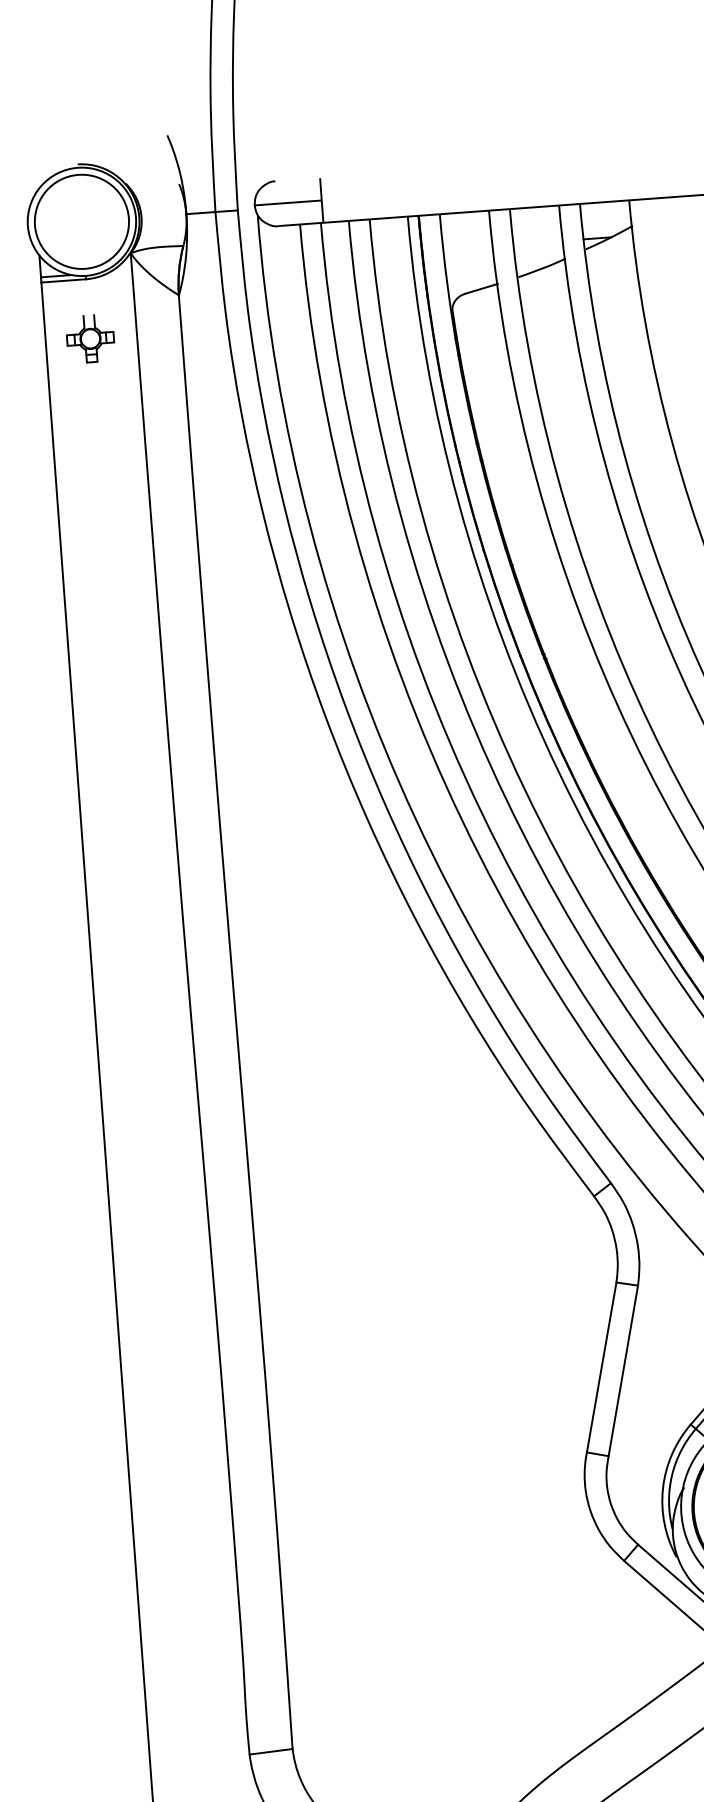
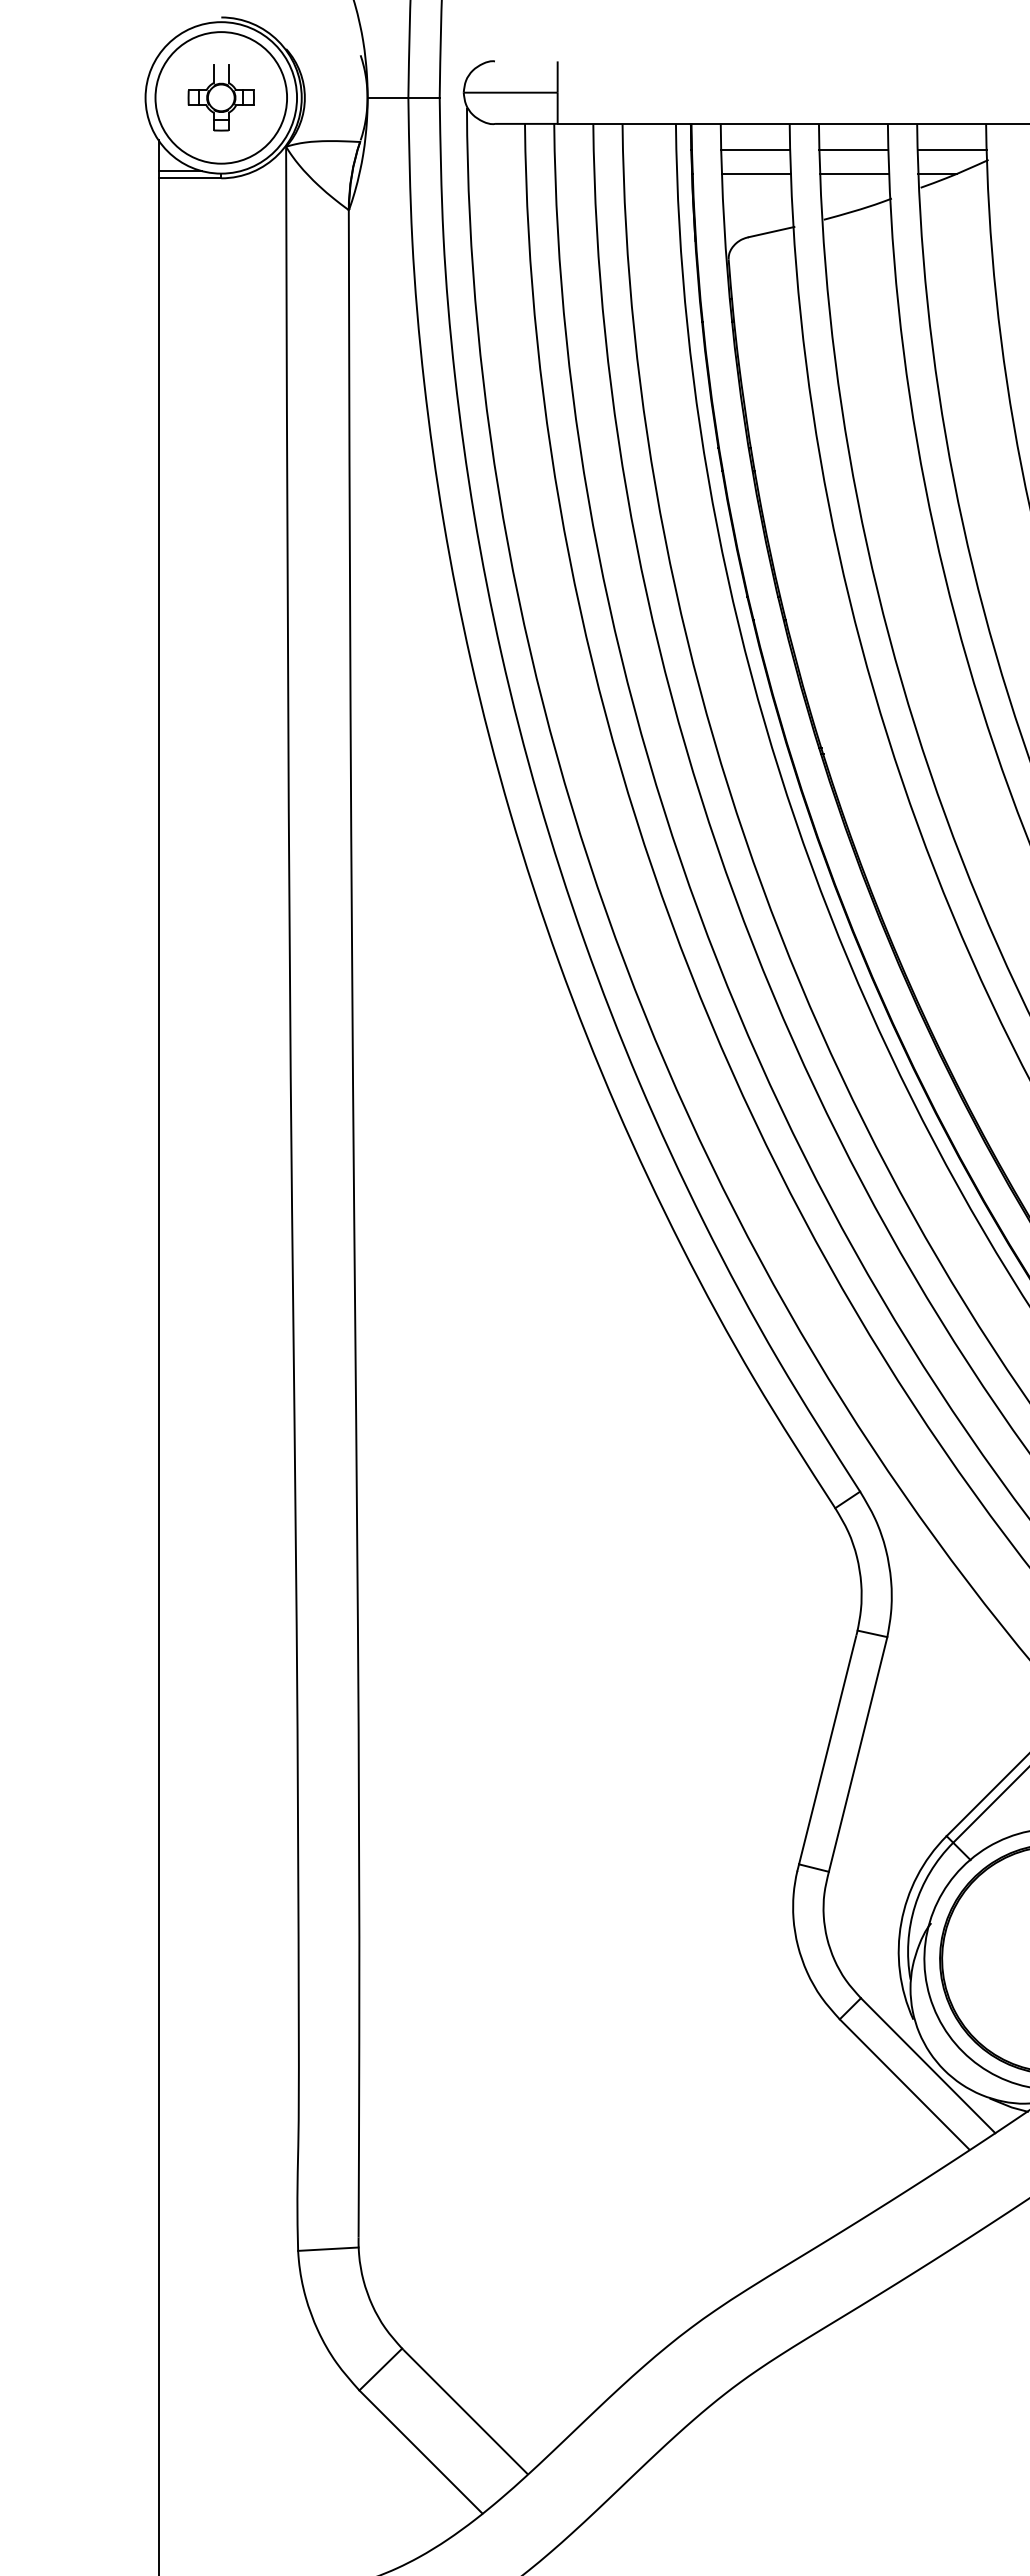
line: (605, 221) -> (951, 150), added
line: (535, 226) -> (853, 150), added
line: (465, 231) -> (755, 150), added
line: (537, 242) -> (854, 173), added
line: (467, 247) -> (755, 173), added
part: (89, 338) -> (220, 97), moved

